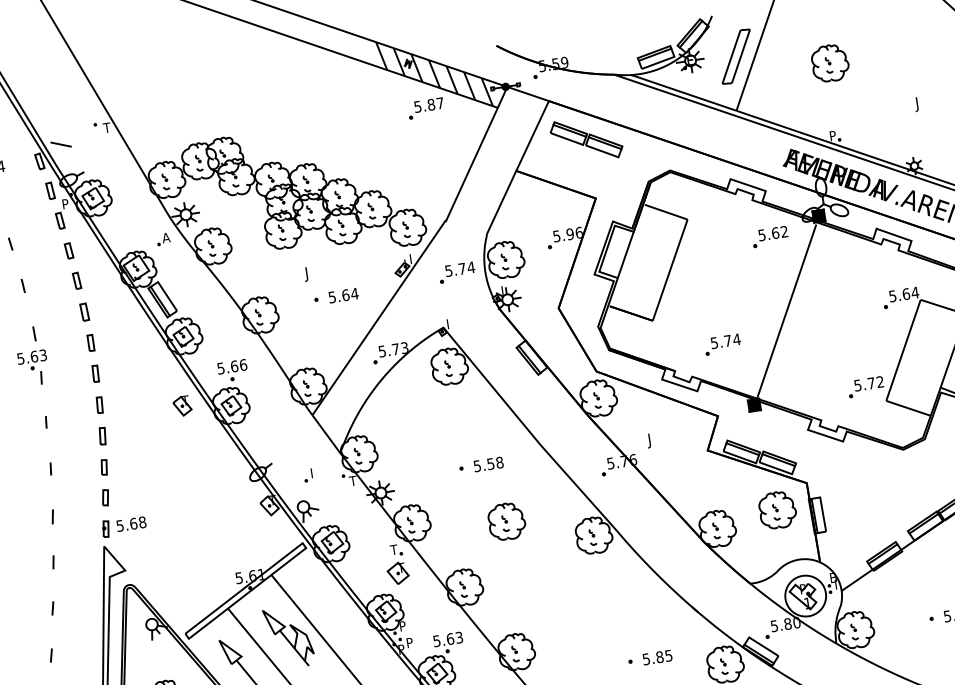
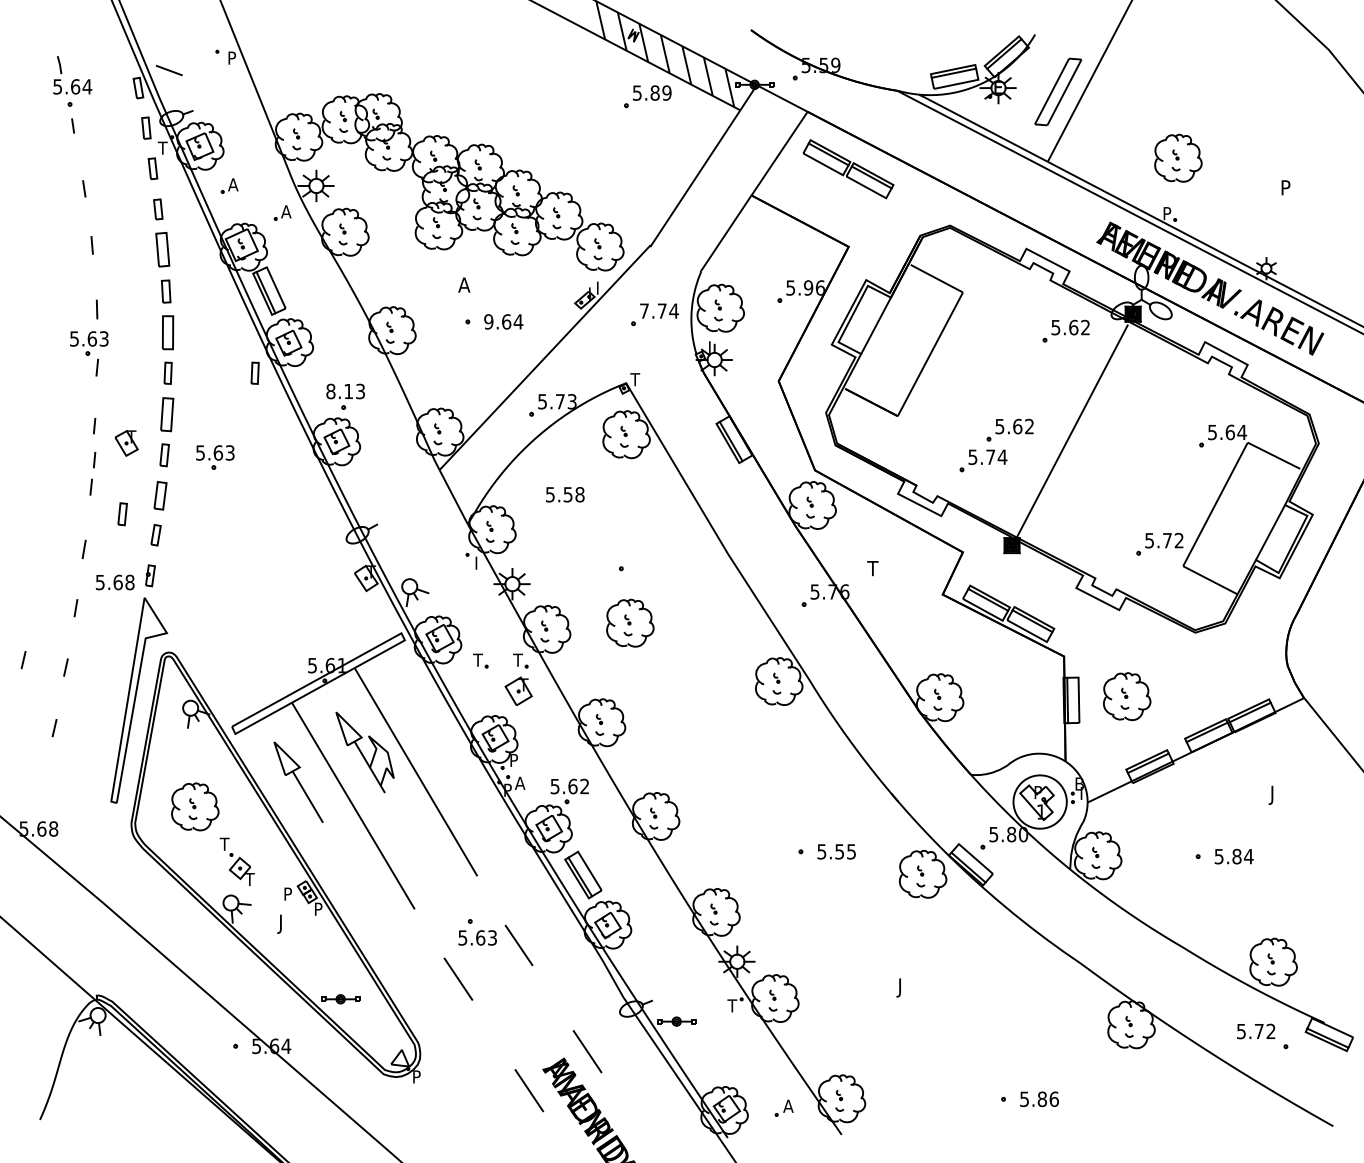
part: (830, 62) -> (1178, 157), moved
text: (439, 103) -> (666, 92), 5.87 -> 5.89
text: (918, 104) -> (1284, 189), J -> P
text: (106, 127) -> (231, 57), T -> P
text: (65, 203) -> (162, 147), P -> T
part: (120, 224) -> (229, 185), added
text: (448, 270) -> (644, 310), 5.74 -> 7.74
text: (309, 273) -> (463, 286), J -> A
part: (76, 280) -> (162, 249), size x1.6
text: (332, 297) -> (488, 321), 5.64 -> 9.64
part: (738, 317) -> (1009, 429), added
text: (450, 323) -> (635, 379), I -> T
part: (91, 342) -> (168, 332), size x1.6
part: (160, 363) -> (254, 372), added
text: (232, 366) -> (345, 391), 5.66 -> 8.13
part: (99, 405) -> (166, 414), size x1.6
part: (182, 406) -> (126, 443), moved
part: (141, 431) -> (215, 457), added
text: (651, 440) -> (872, 570), J -> T
line: (50, 448) -> (94, 460), added
text: (488, 464) -> (565, 494), moved
part: (104, 467) -> (160, 495), size x1.4
part: (307, 475) -> (421, 546), removed
text: (352, 480) -> (478, 562), T -> I
part: (77, 486) -> (122, 514), added
part: (777, 510) -> (1127, 696), moved
part: (506, 521) -> (630, 622), moved
text: (131, 524) -> (115, 582), moved
part: (365, 554) -> (480, 660), added
line: (19, 608) -> (23, 660), added
text: (459, 637) -> (584, 786), 5.63 -> 5.62
text: (410, 642) -> (520, 782), P -> A
text: (659, 656) -> (839, 851), 5.85 -> 5.55

